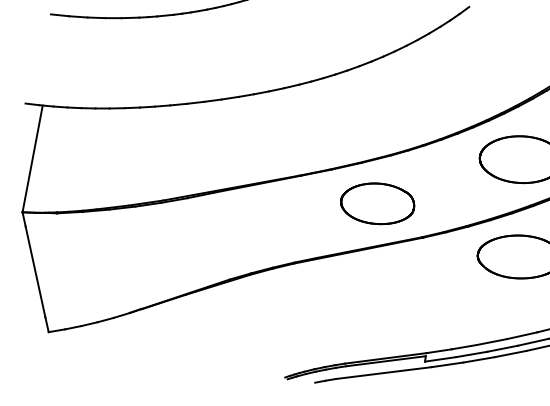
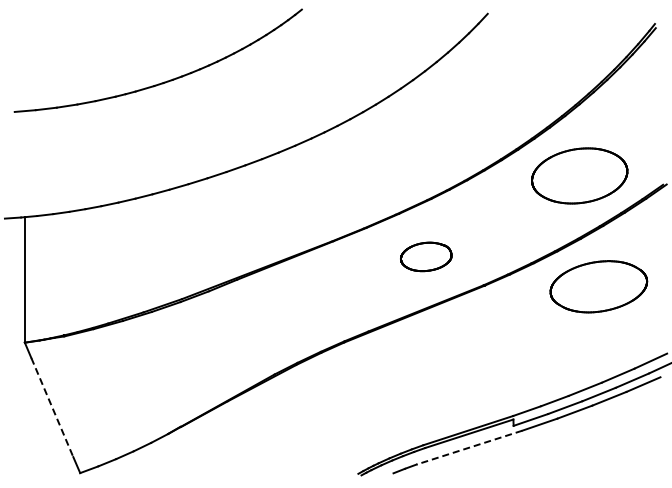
part: (378, 203) -> (426, 256), size x0.6
line: (35, 271) -> (52, 407), solid -> dashed
line: (383, 372) -> (469, 447), solid -> dashed

